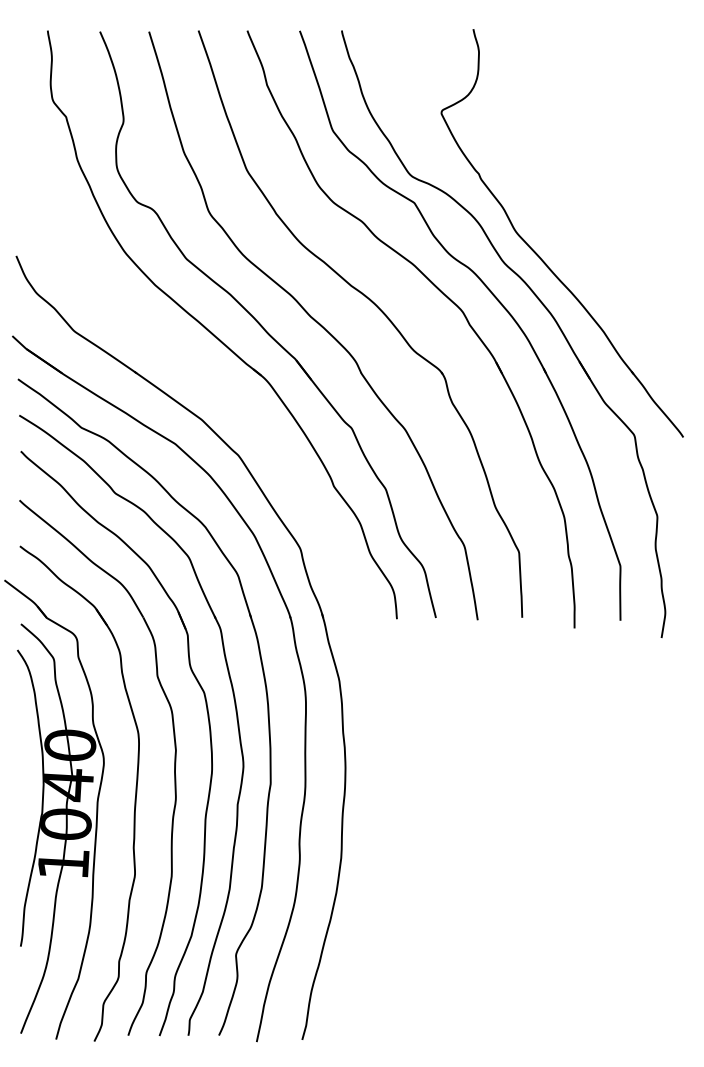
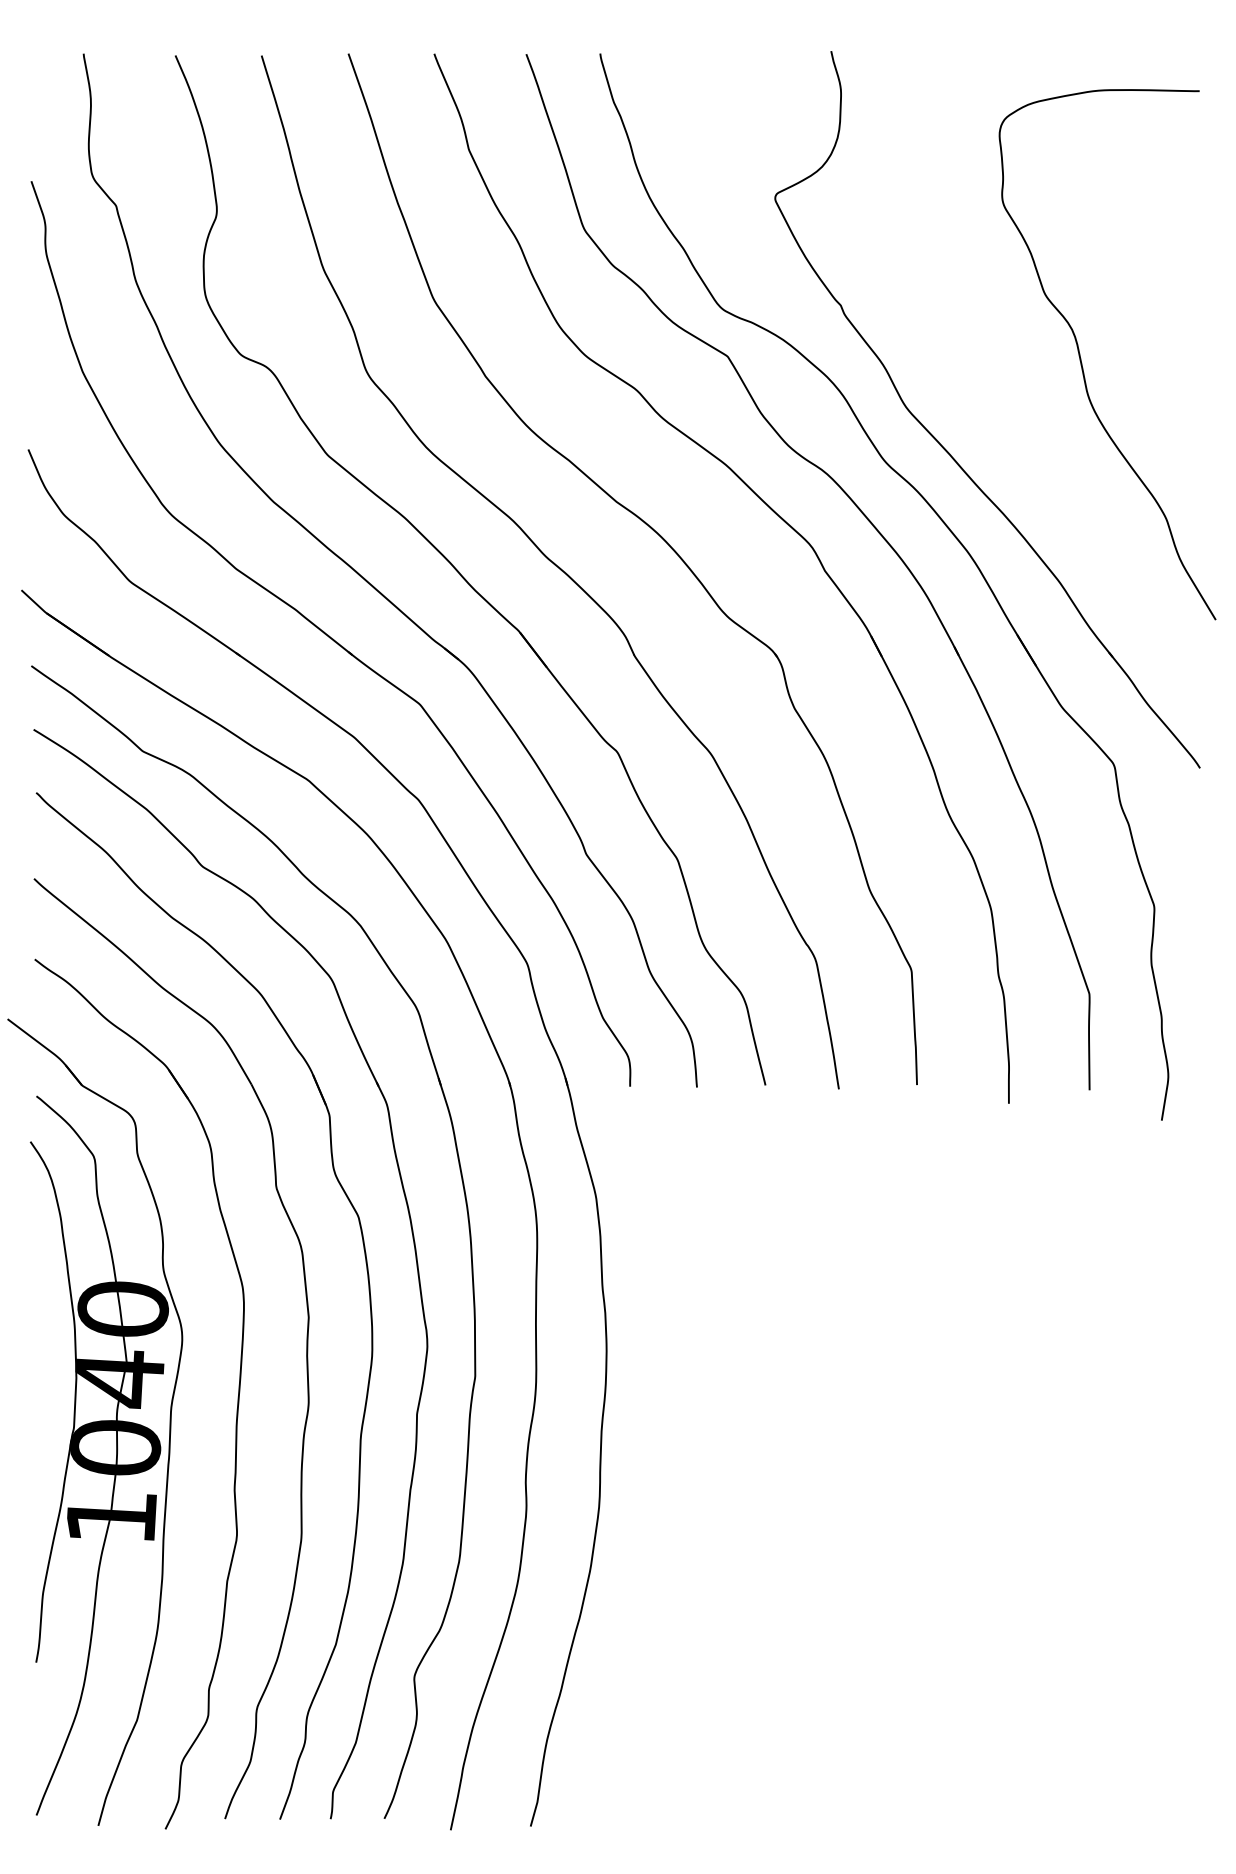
curve: (616, 204) -> (1082, 359), added
part: (188, 360) -> (330, 633), added

